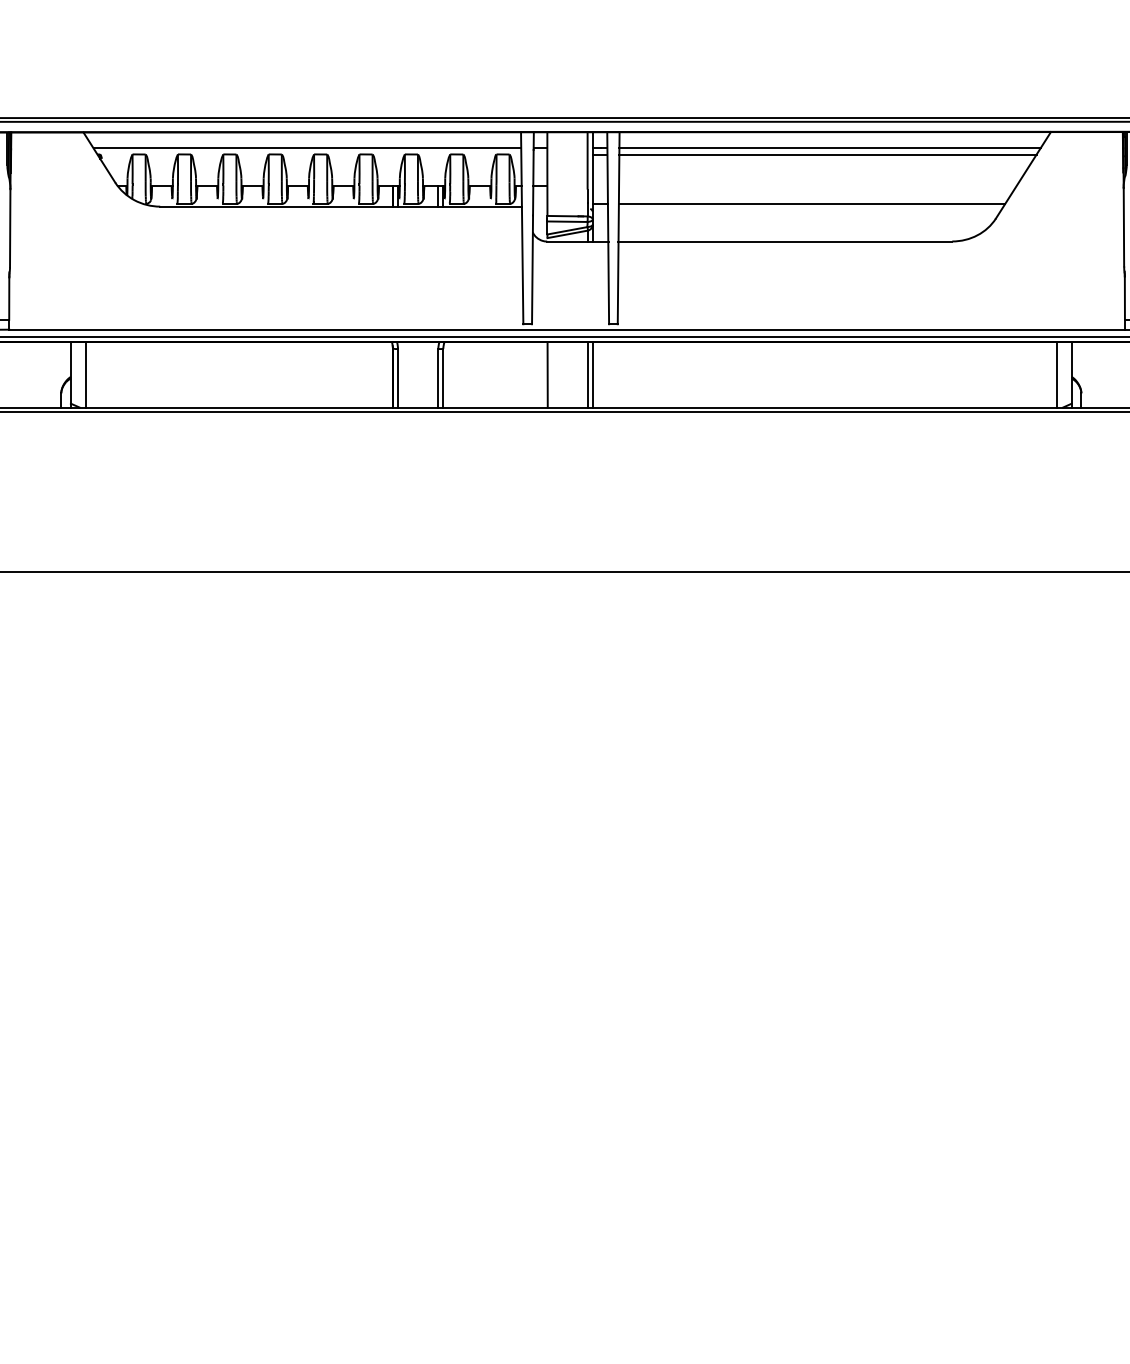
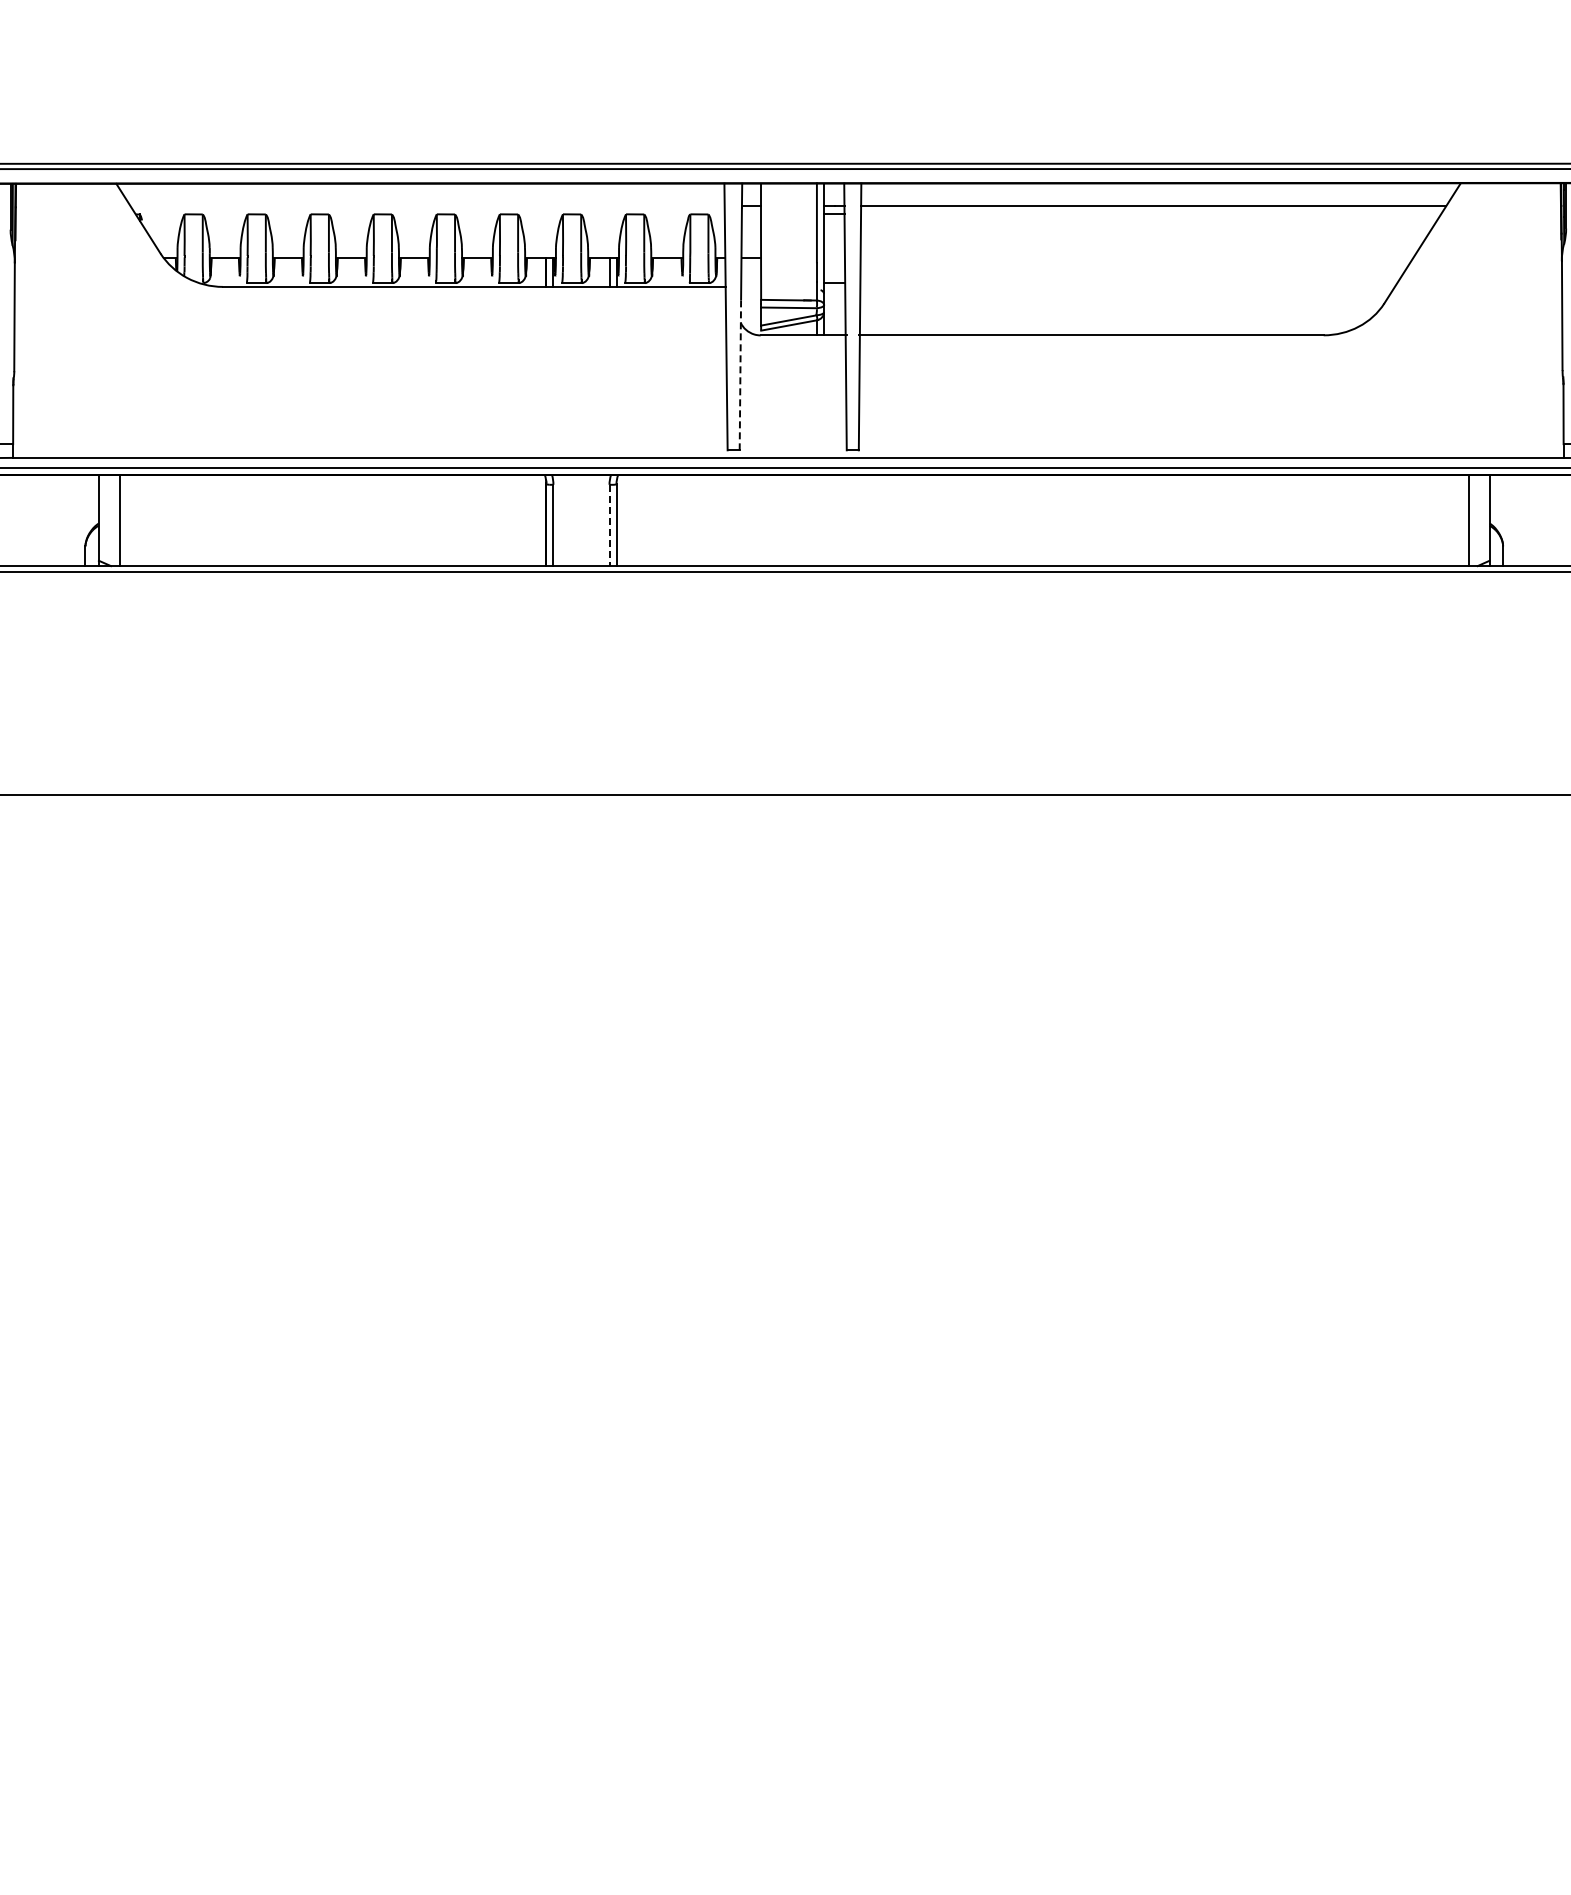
line: (307, 148) -> (427, 205), removed
line: (827, 154) -> (1150, 214), removed
line: (811, 204) -> (1128, 283), removed
line: (532, 269) -> (740, 374), solid -> dashed
line: (547, 374) -> (761, 520), removed
line: (587, 374) -> (816, 520), removed
line: (593, 374) -> (824, 520), removed
line: (438, 378) -> (609, 525), solid -> dashed

